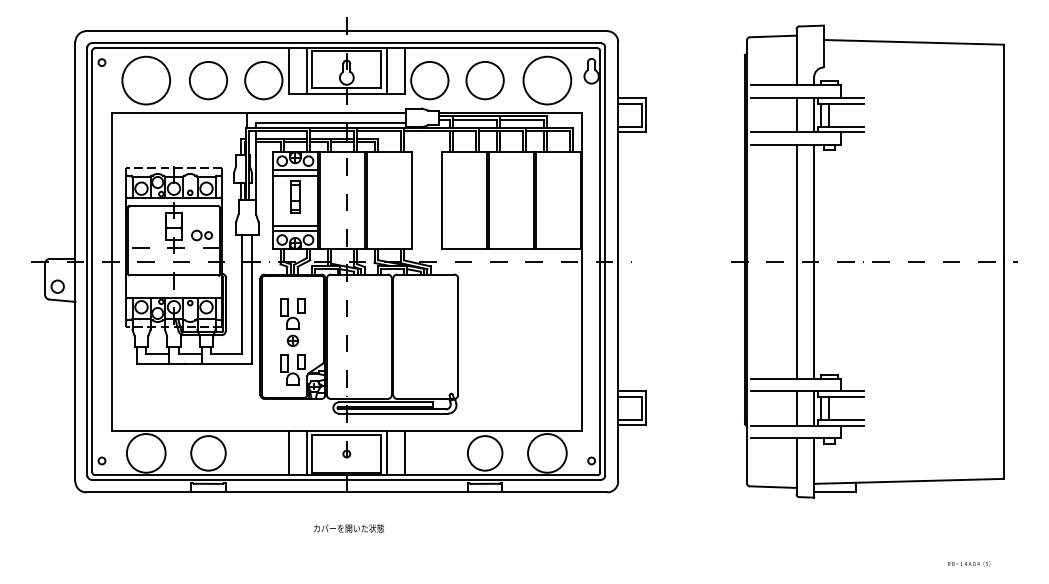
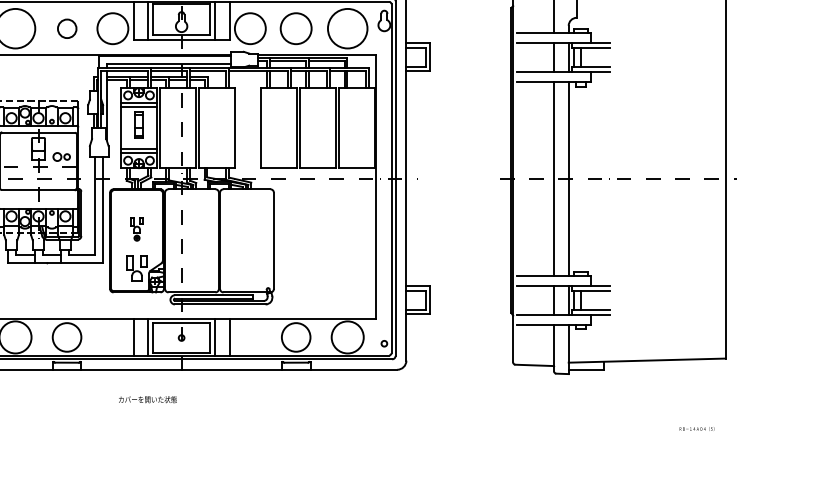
circle: (208, 80) -> (67, 28), size x0.6
part: (292, 322) -> (136, 229), size x0.6
text: (349, 528) -> (148, 399), moved

